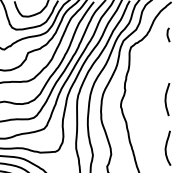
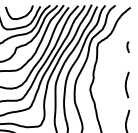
line: (168, 34) -> (128, 46), moved

